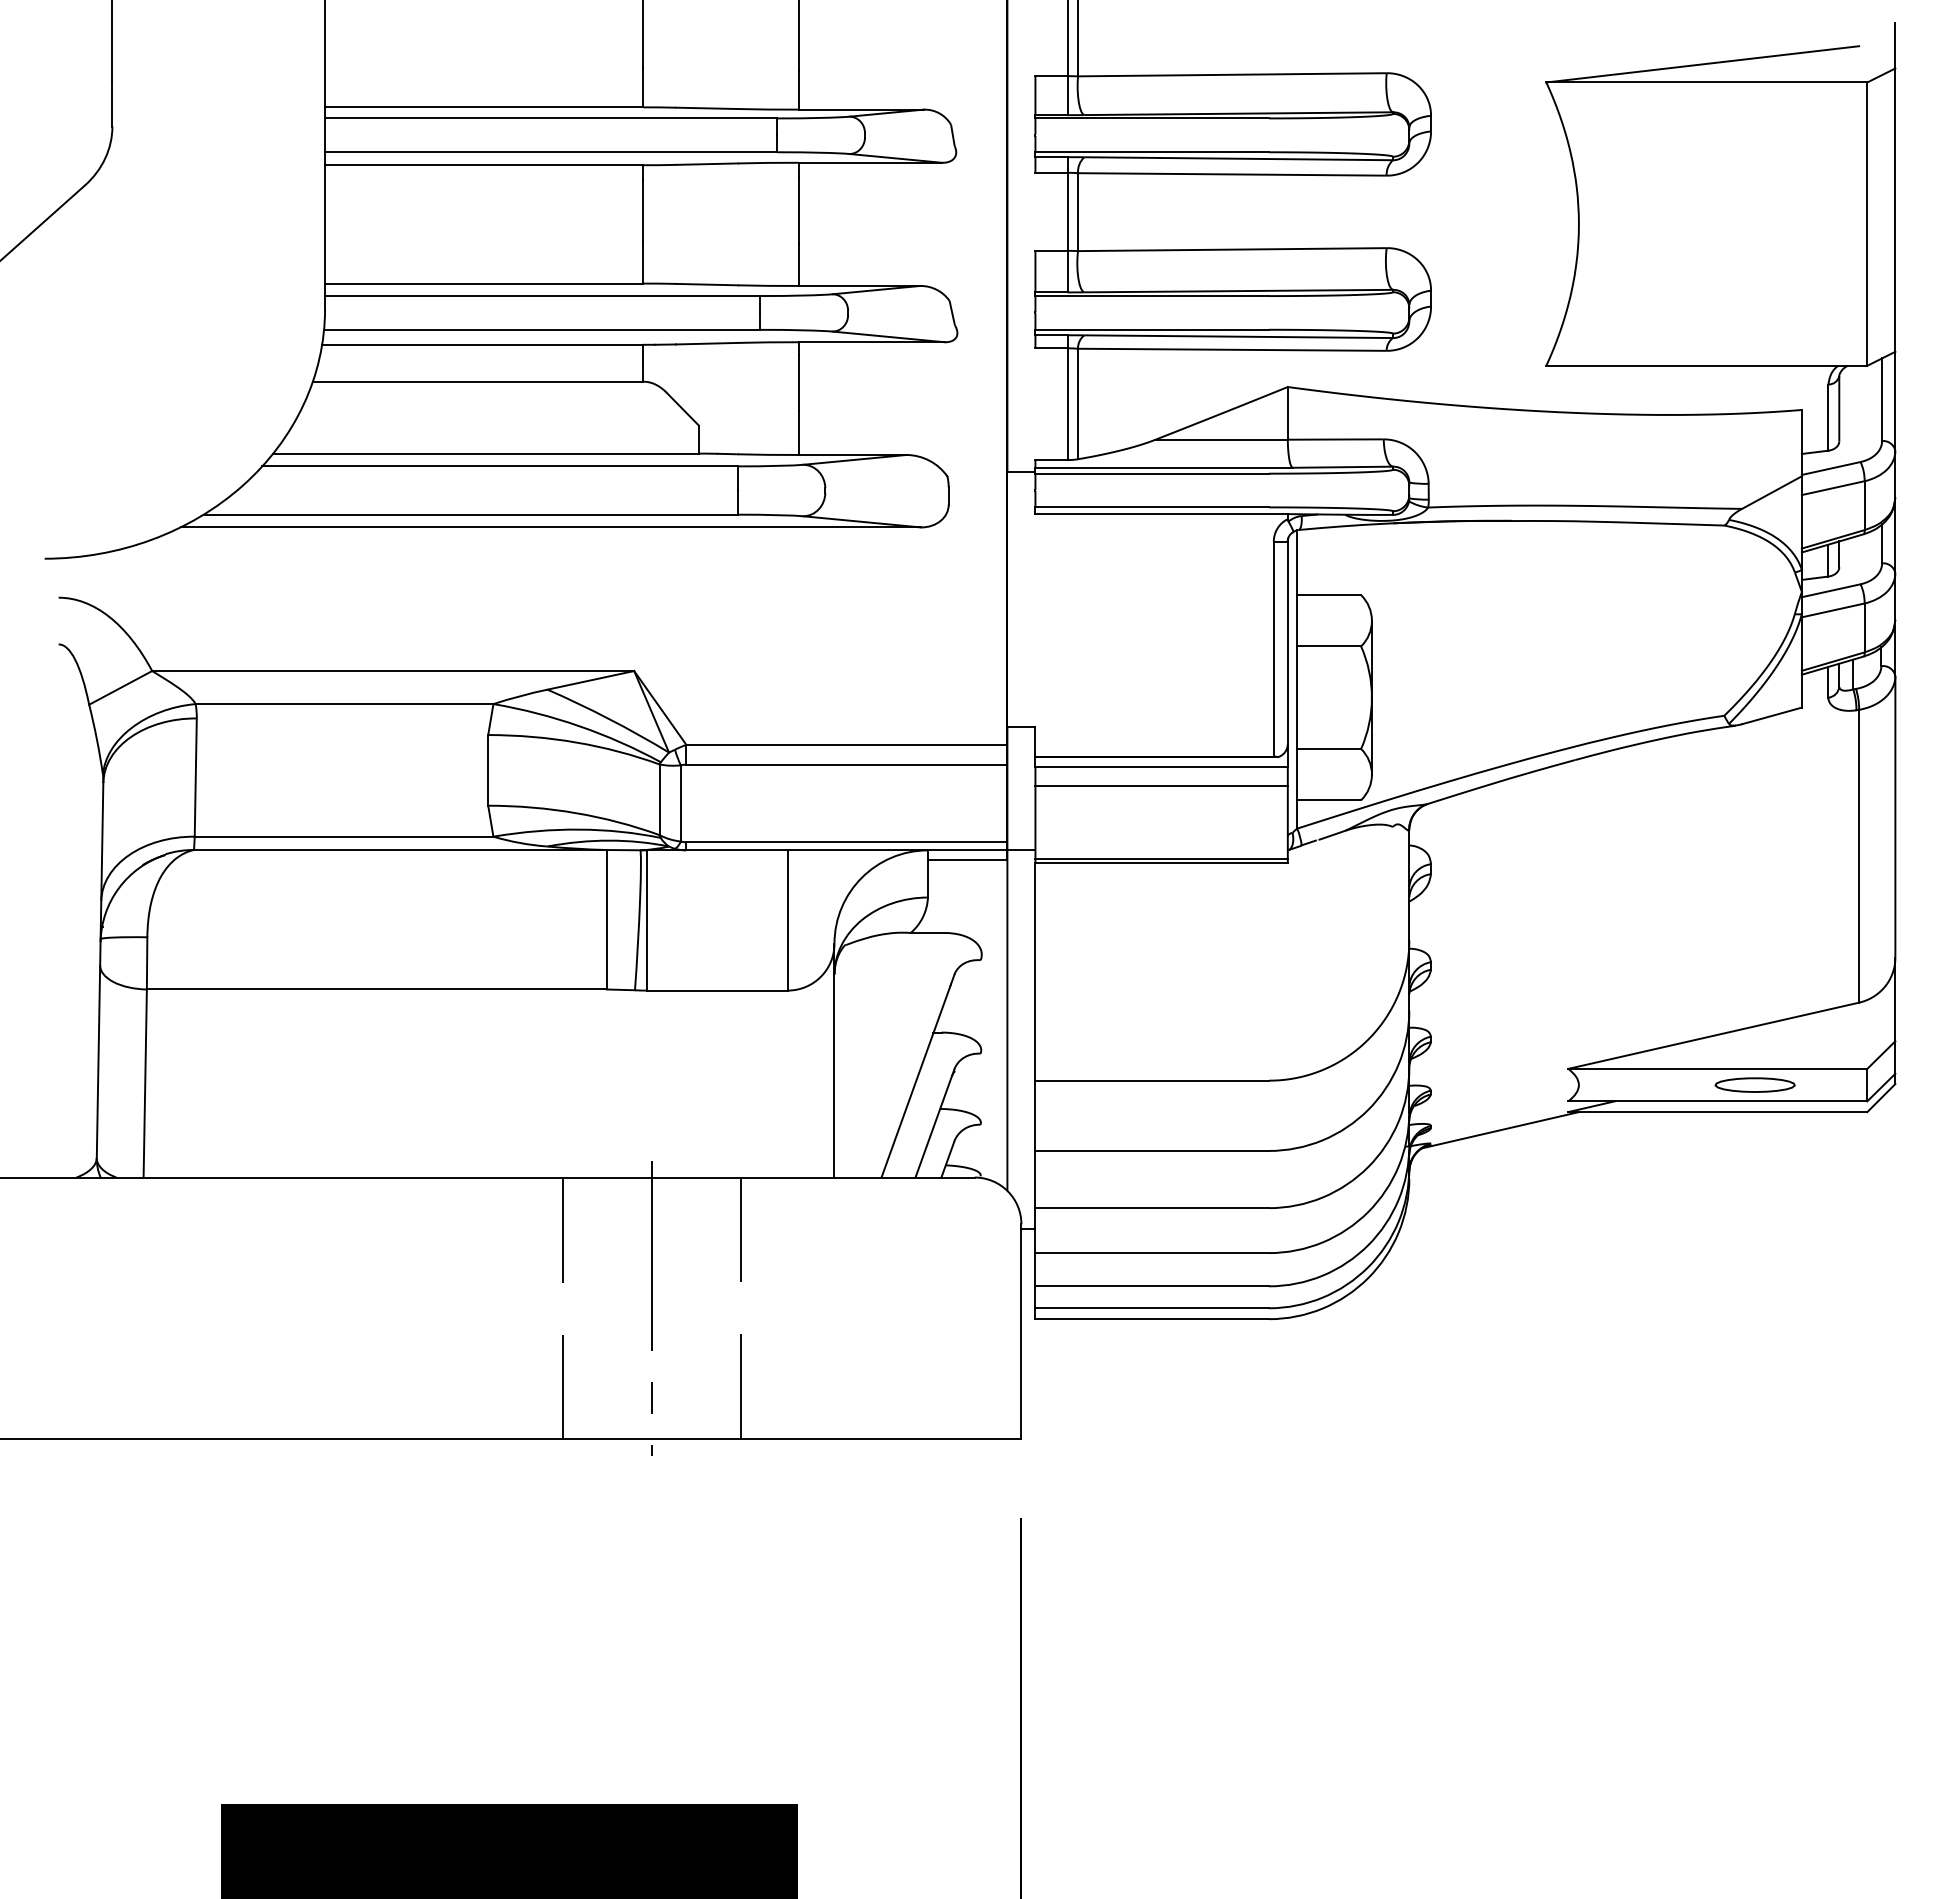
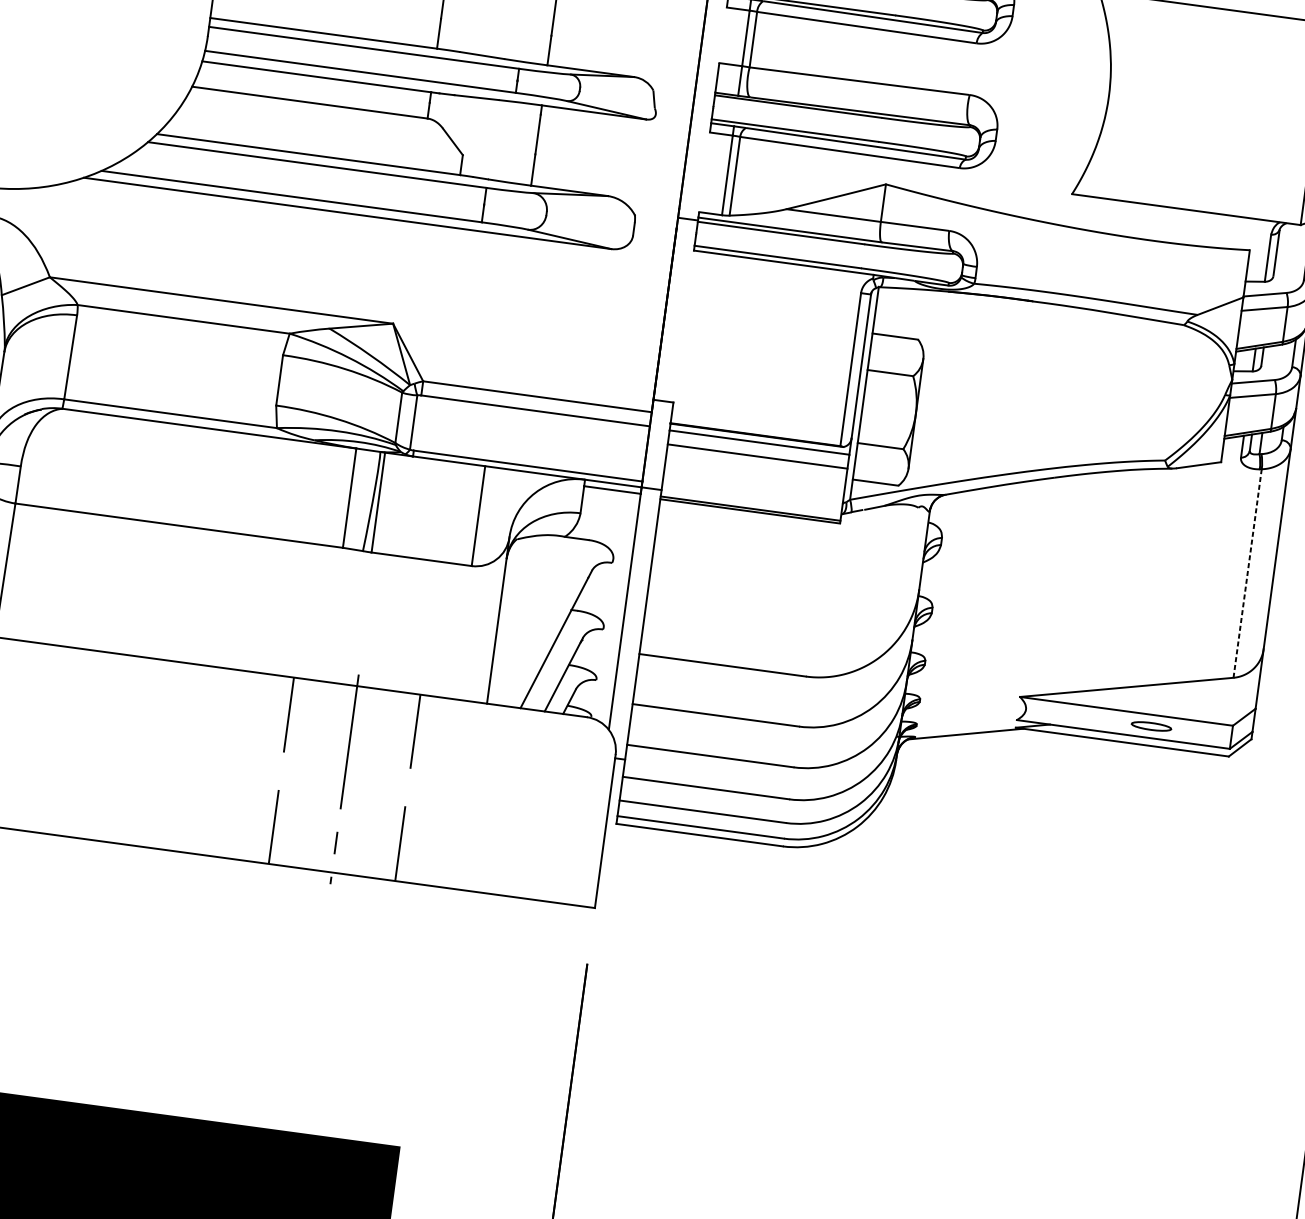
line: (1859, 855) -> (1247, 573), solid -> dashed
part: (1754, 1084) -> (1151, 726), size x0.7

